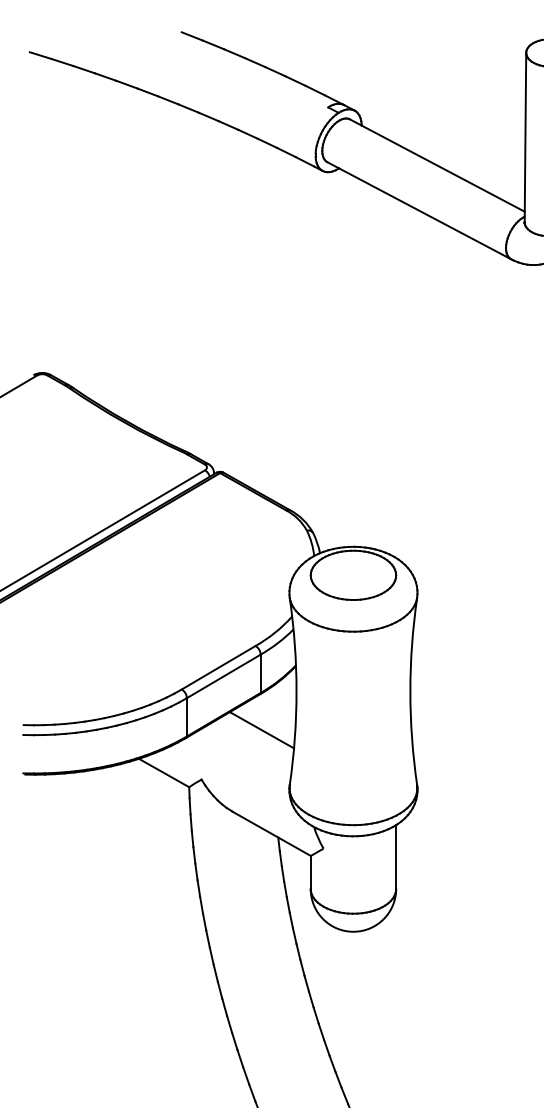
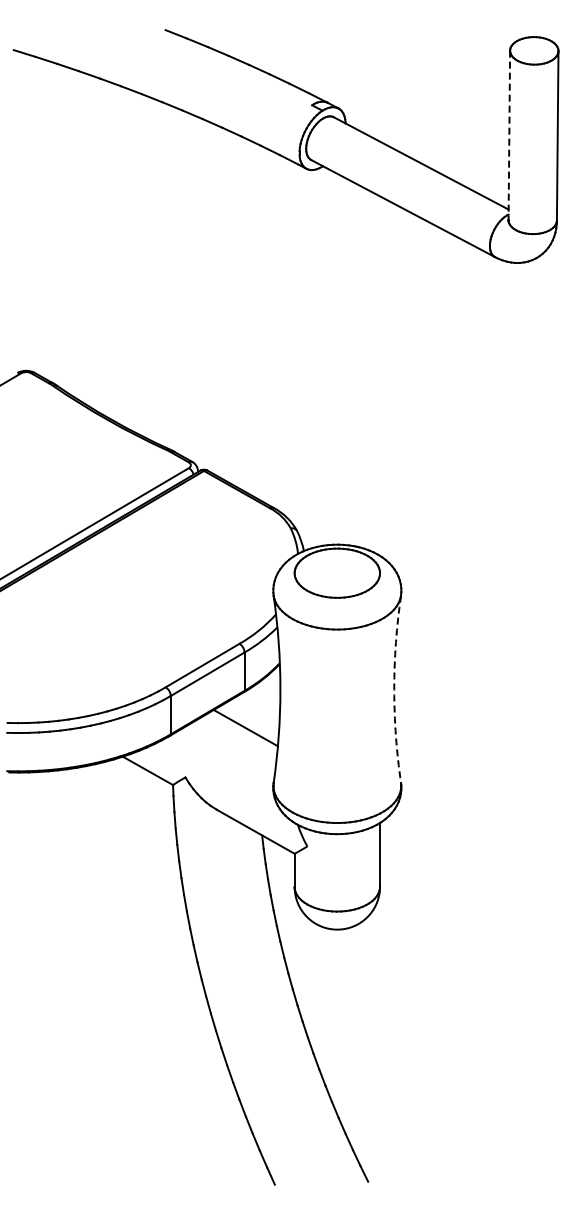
line: (525, 137) -> (509, 135), solid -> dashed
arc: (410, 691) -> (394, 689), solid -> dashed

